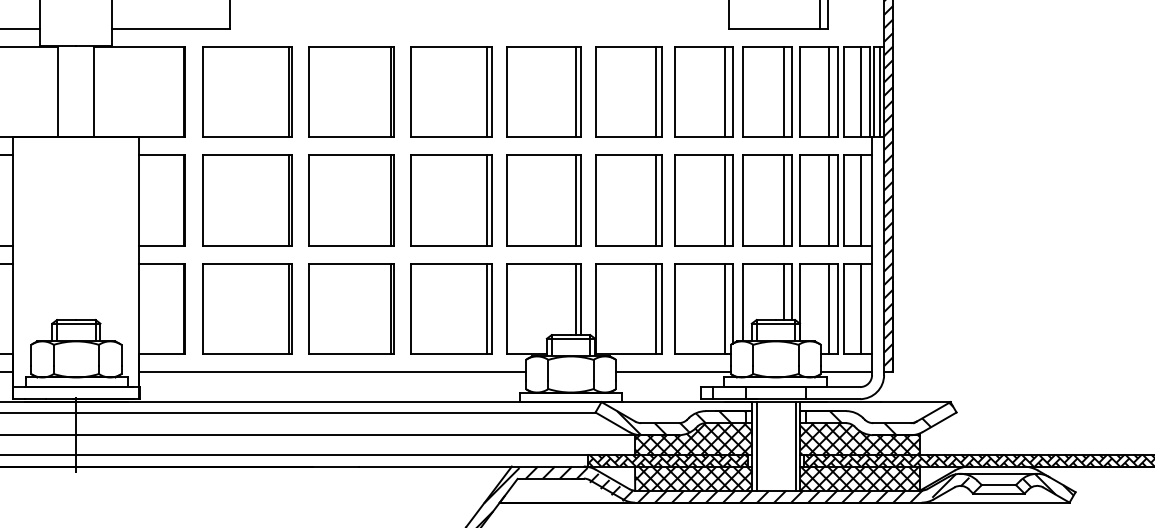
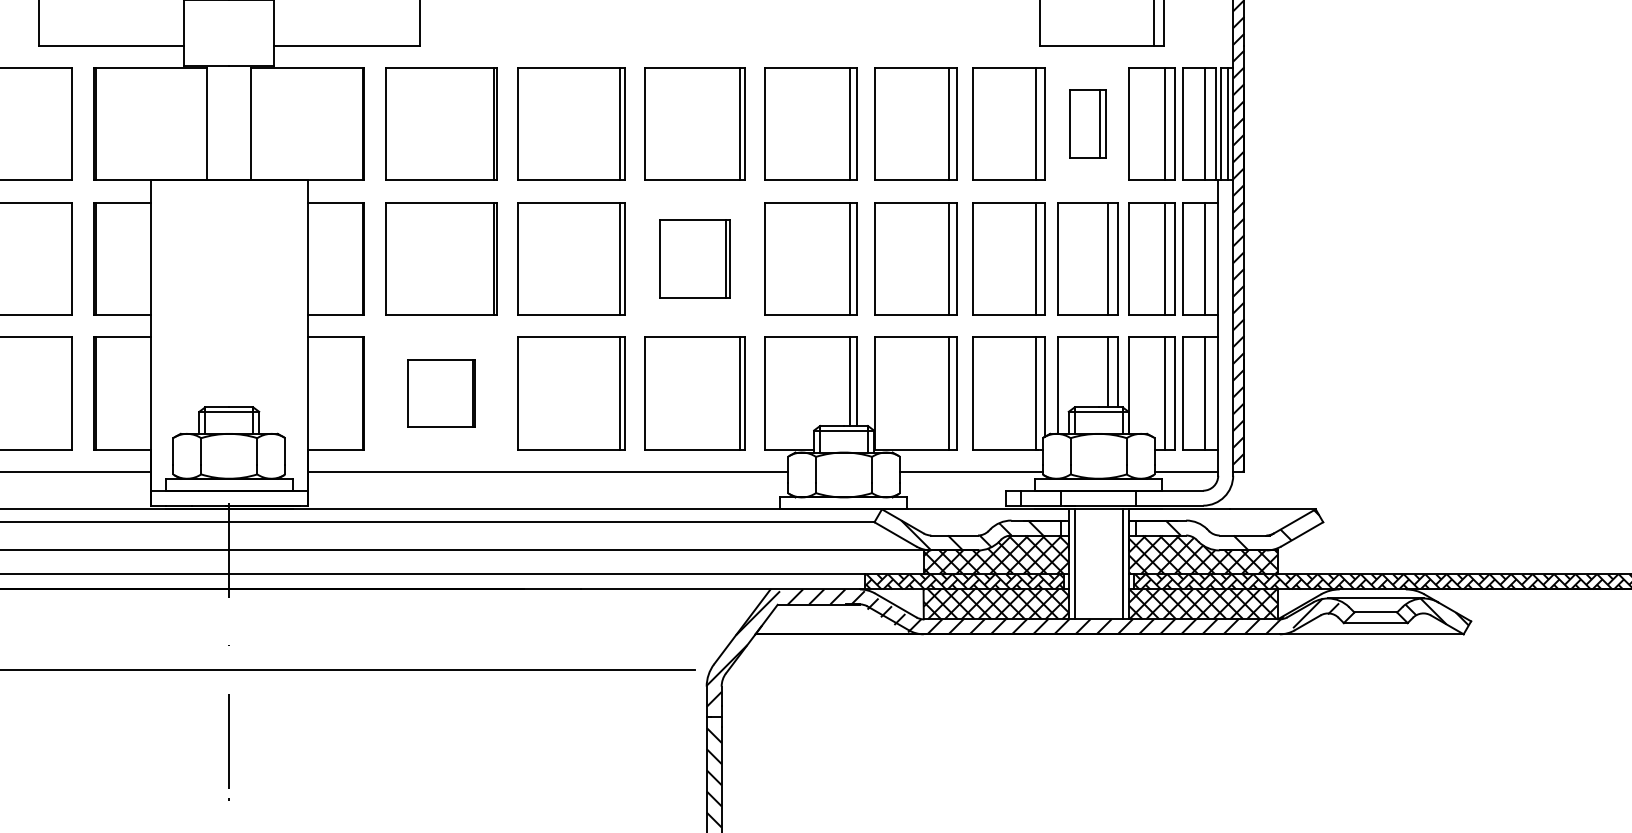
part: (766, 91) -> (1087, 123), size x0.6
part: (450, 200) -> (694, 258), size x0.7
part: (247, 308) -> (441, 393), size x0.6

